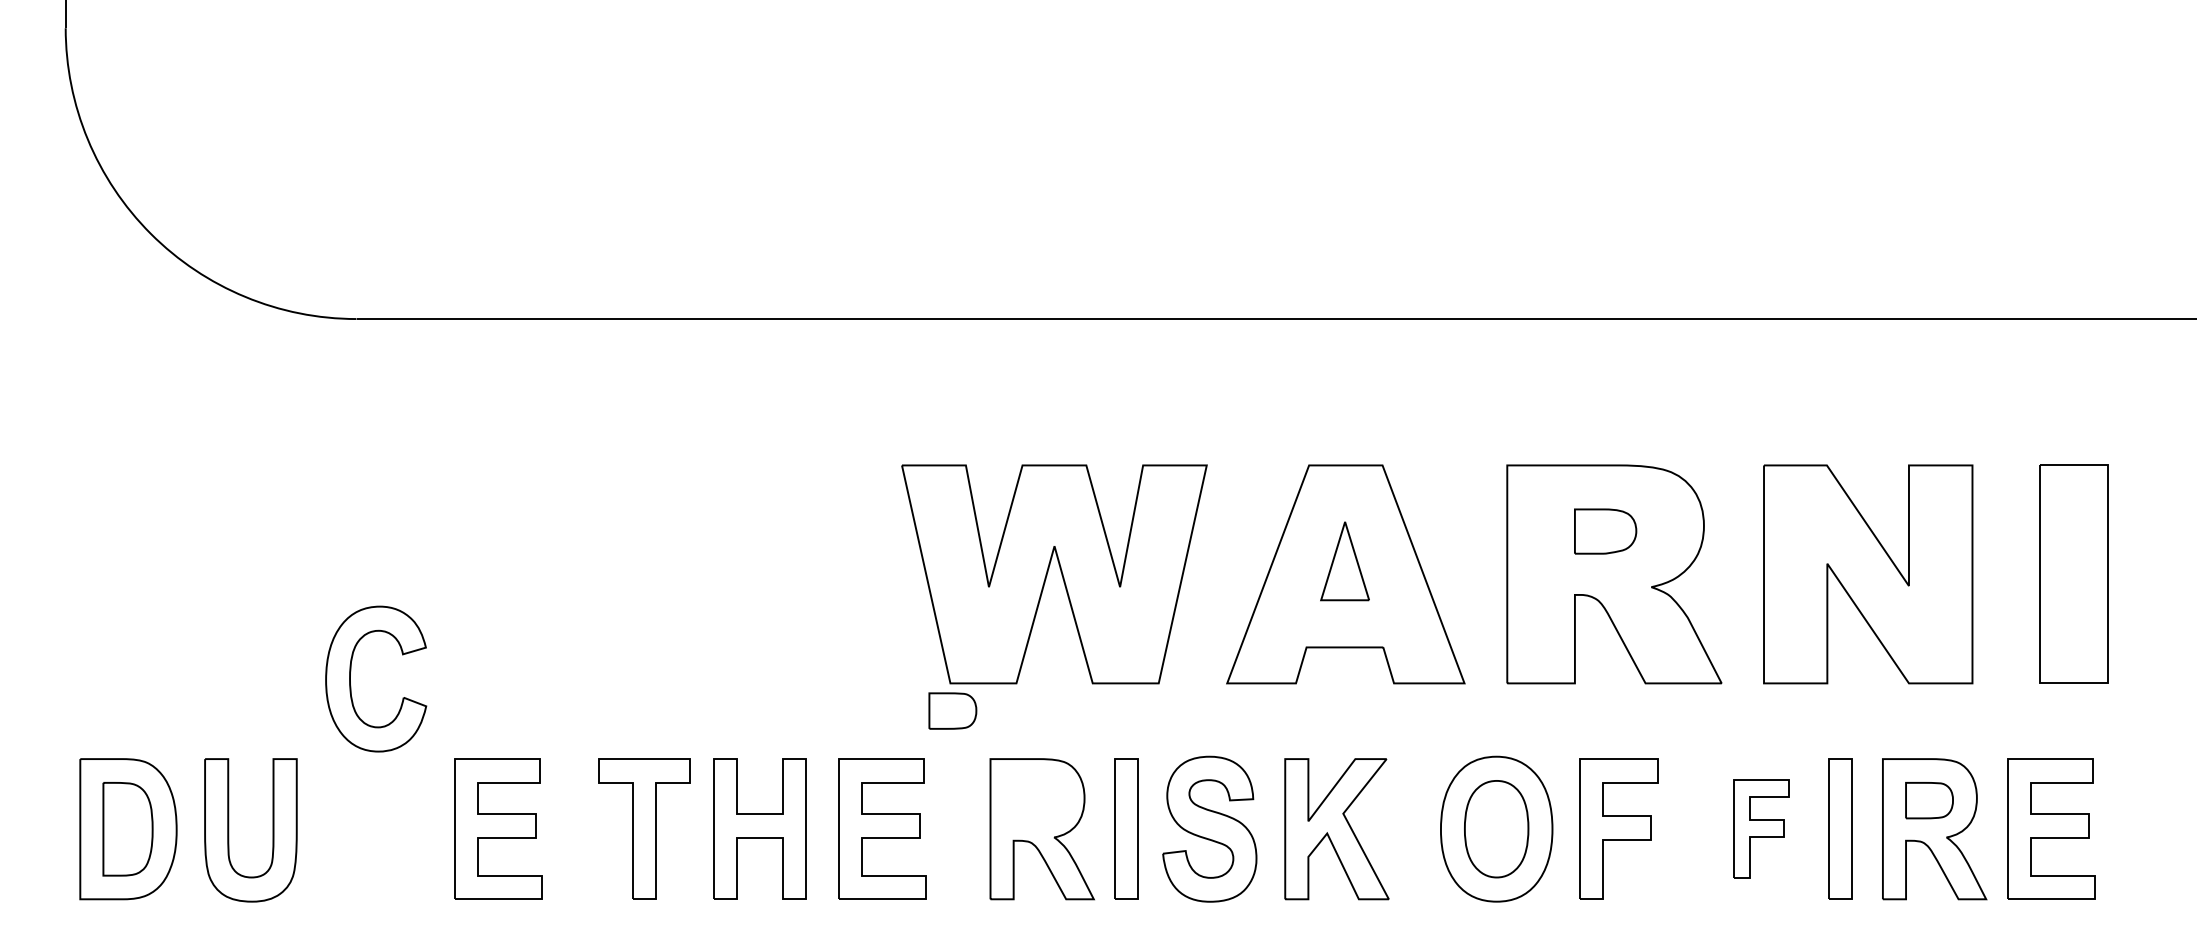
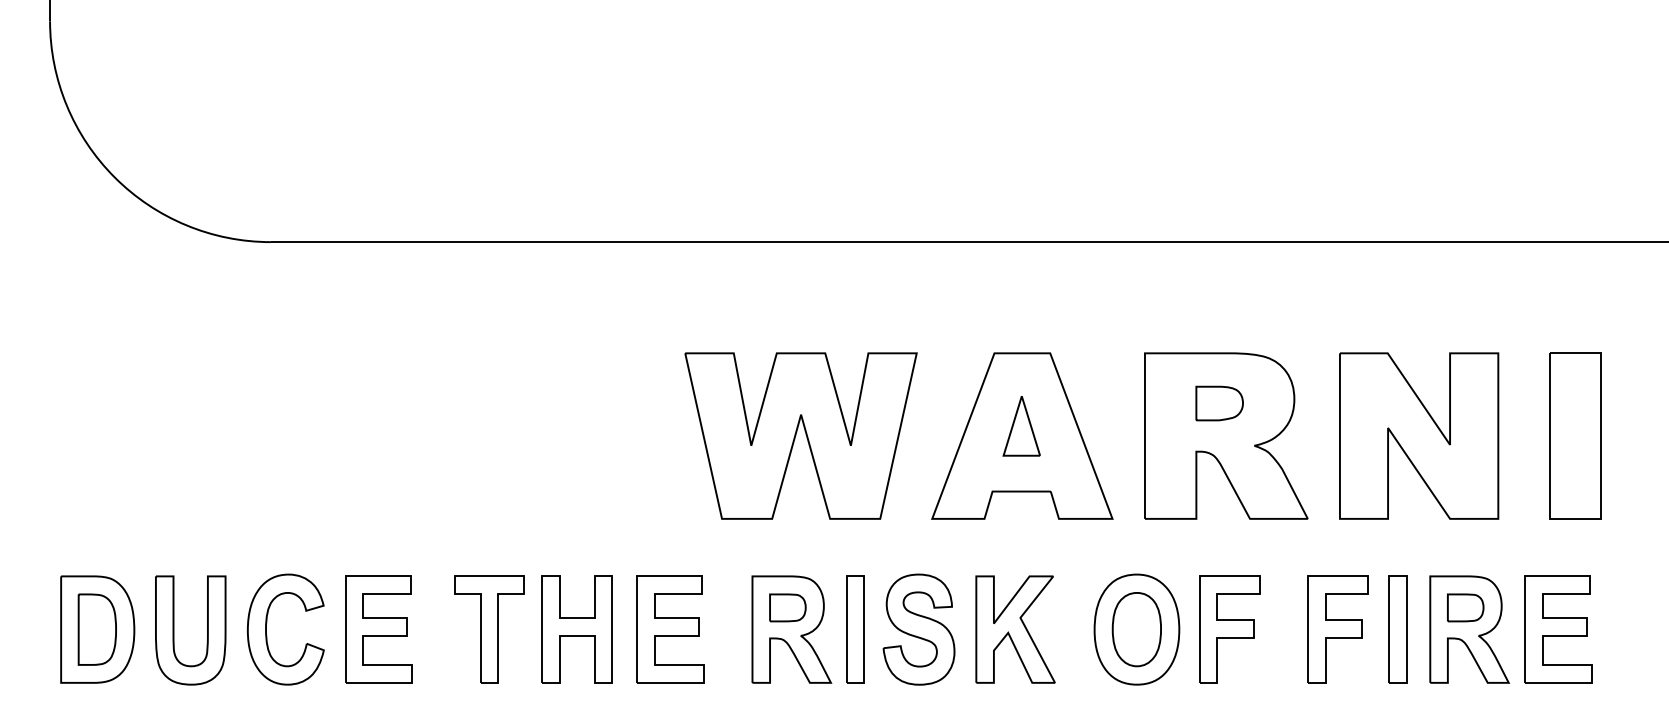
part: (351, 671) -> (267, 623), moved
part: (952, 710) -> (787, 607), moved
part: (1760, 829) -> (1337, 629), size x1.43

